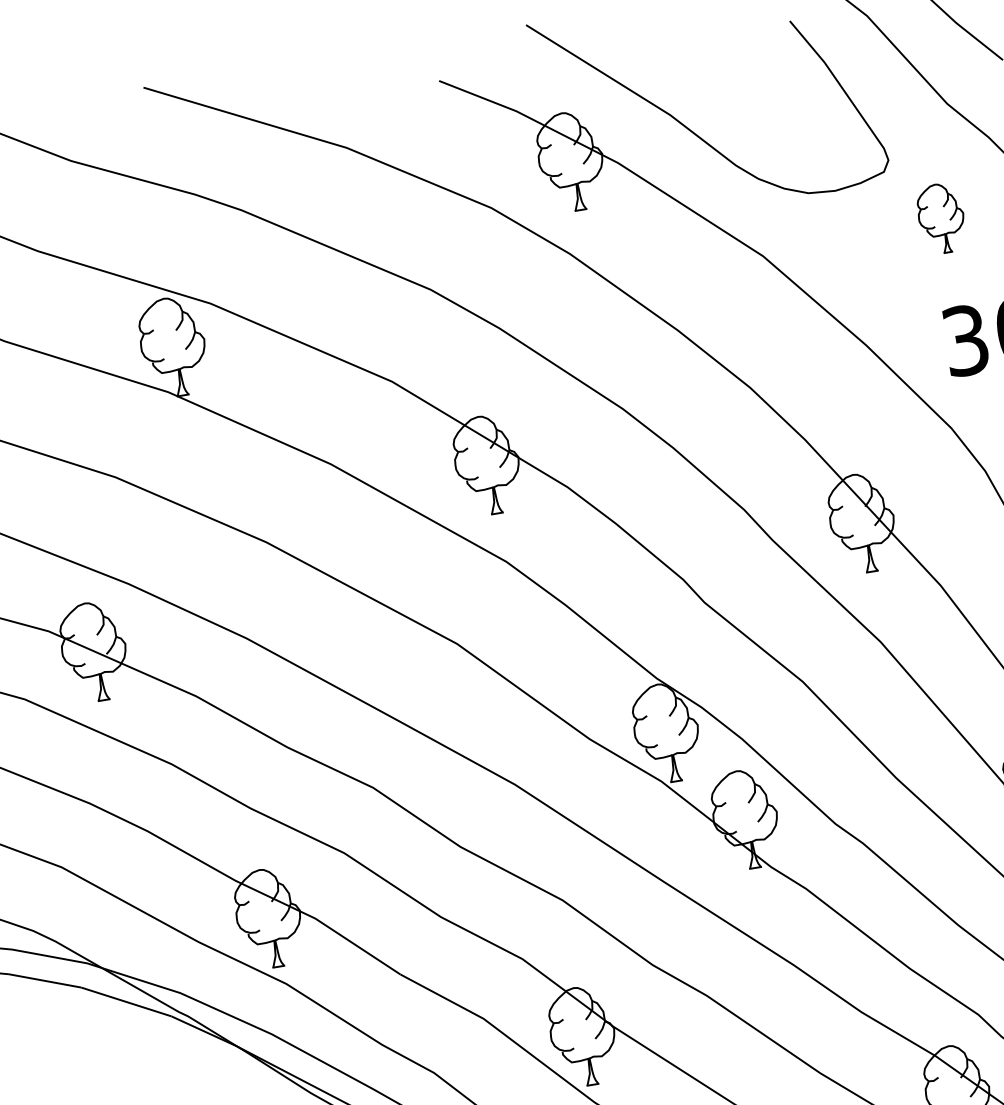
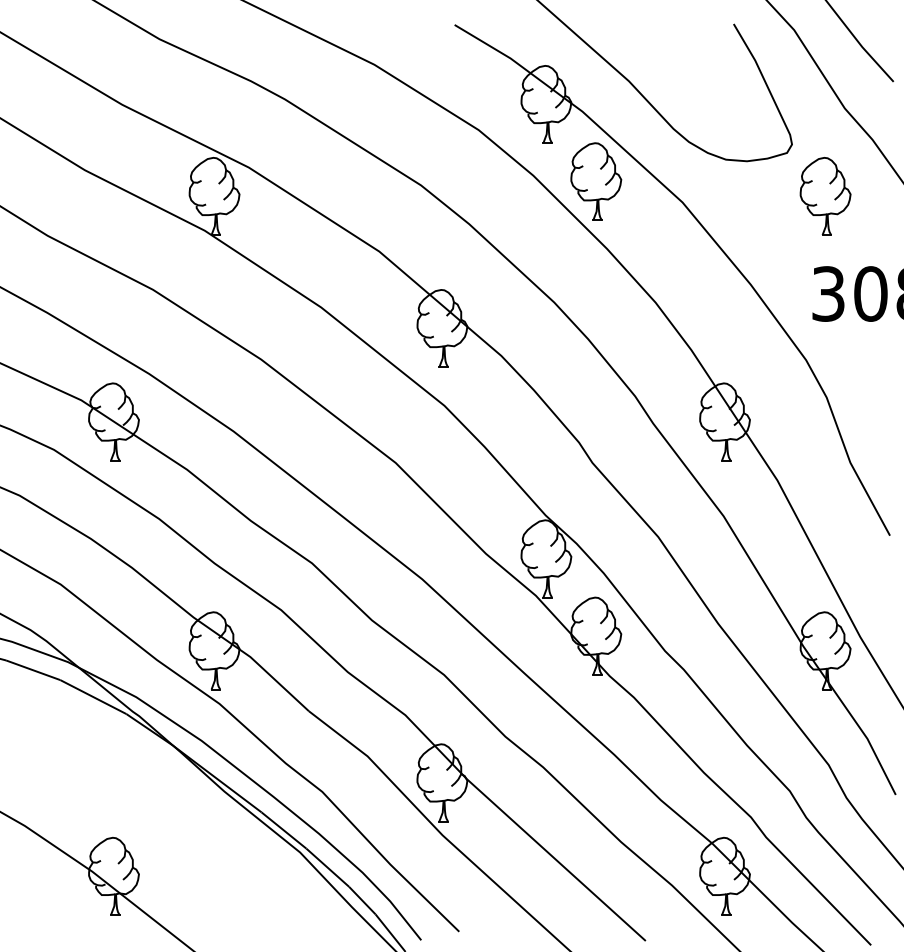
part: (941, 218) -> (825, 196), size x1.43
part: (650, 247) -> (596, 181), added

